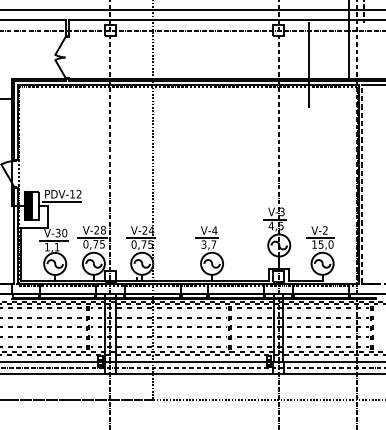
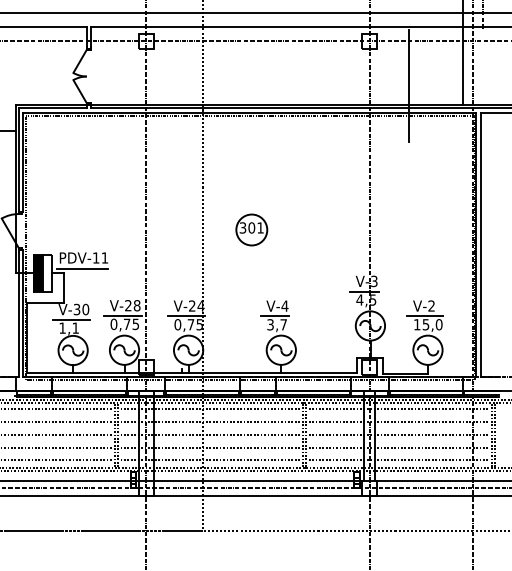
part: (189, 172) -> (251, 229), added
line: (362, 184) -> (480, 244), dashed -> solid
text: (78, 193) -> (104, 257), PDV-12 -> PDV-11

